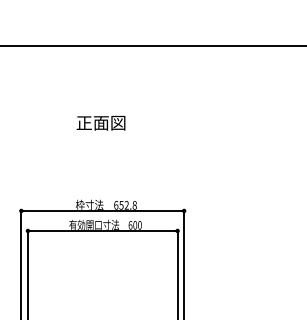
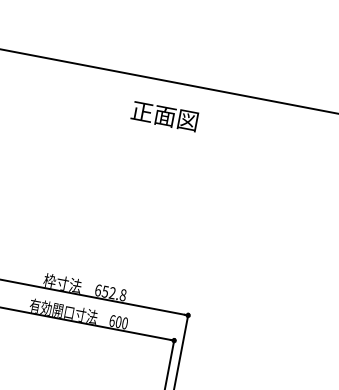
text: (100, 123) -> (163, 116), moved

